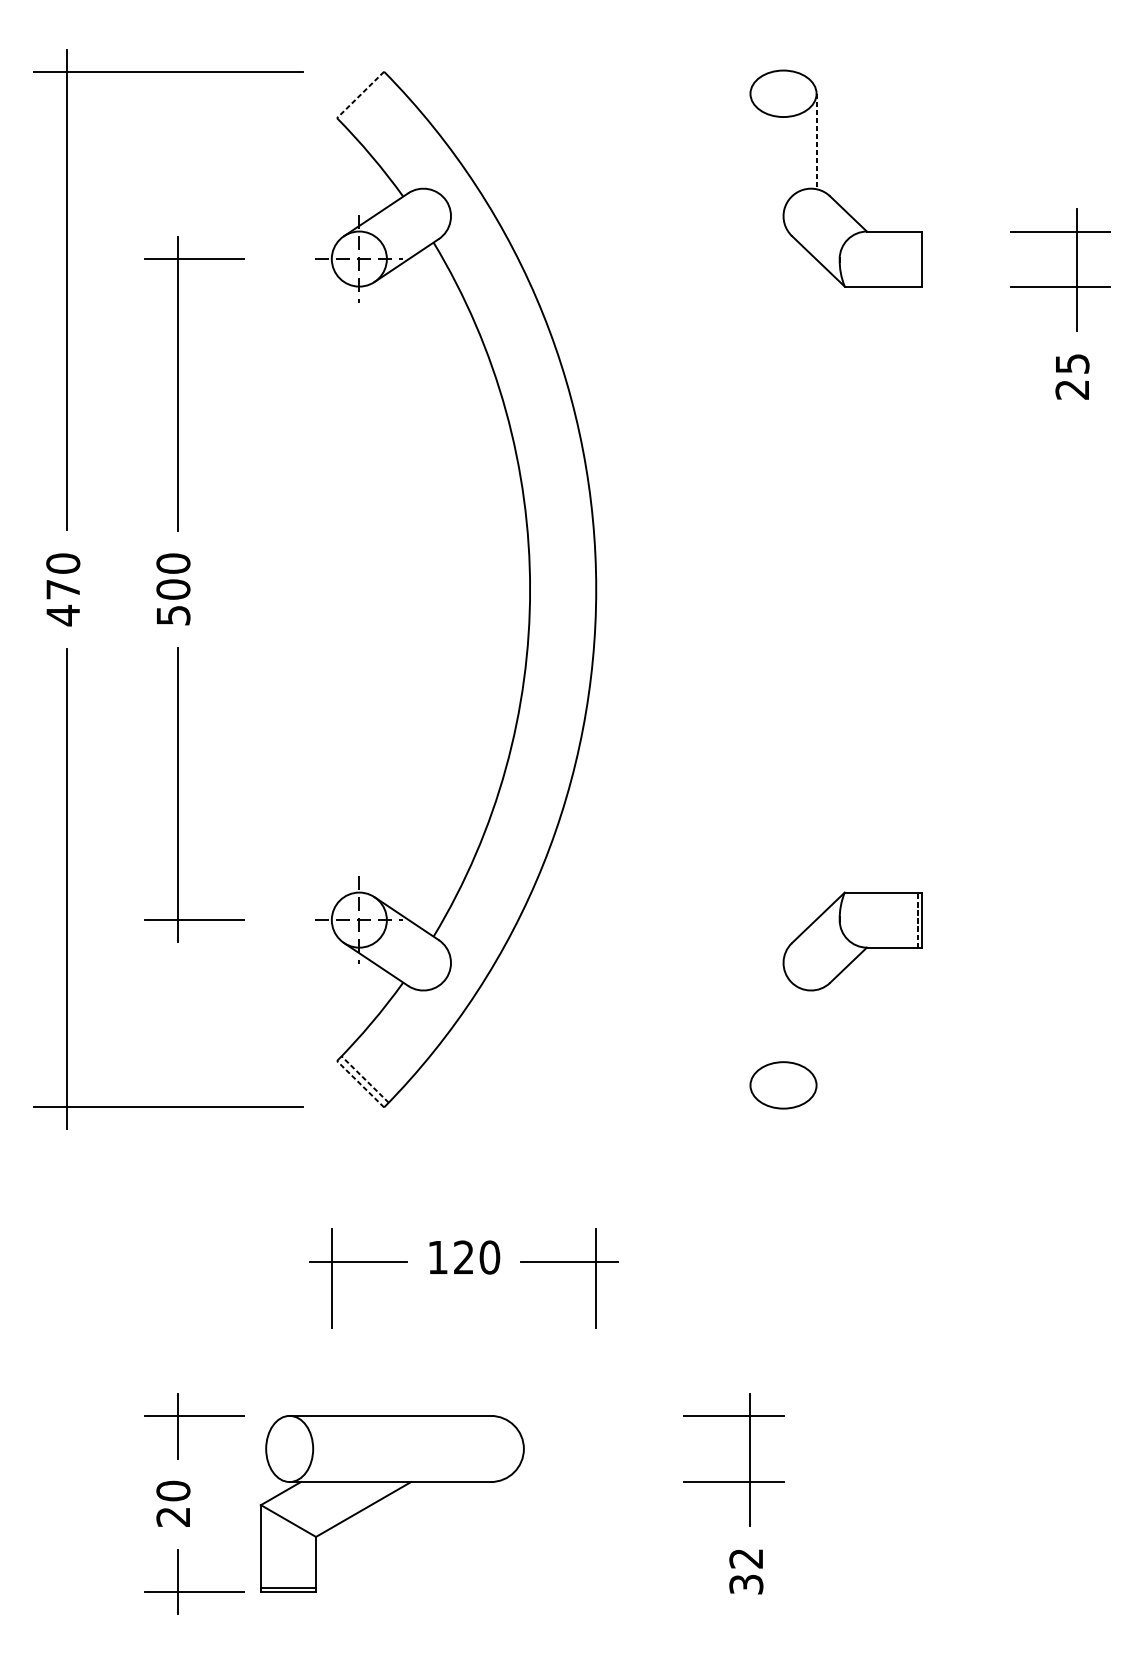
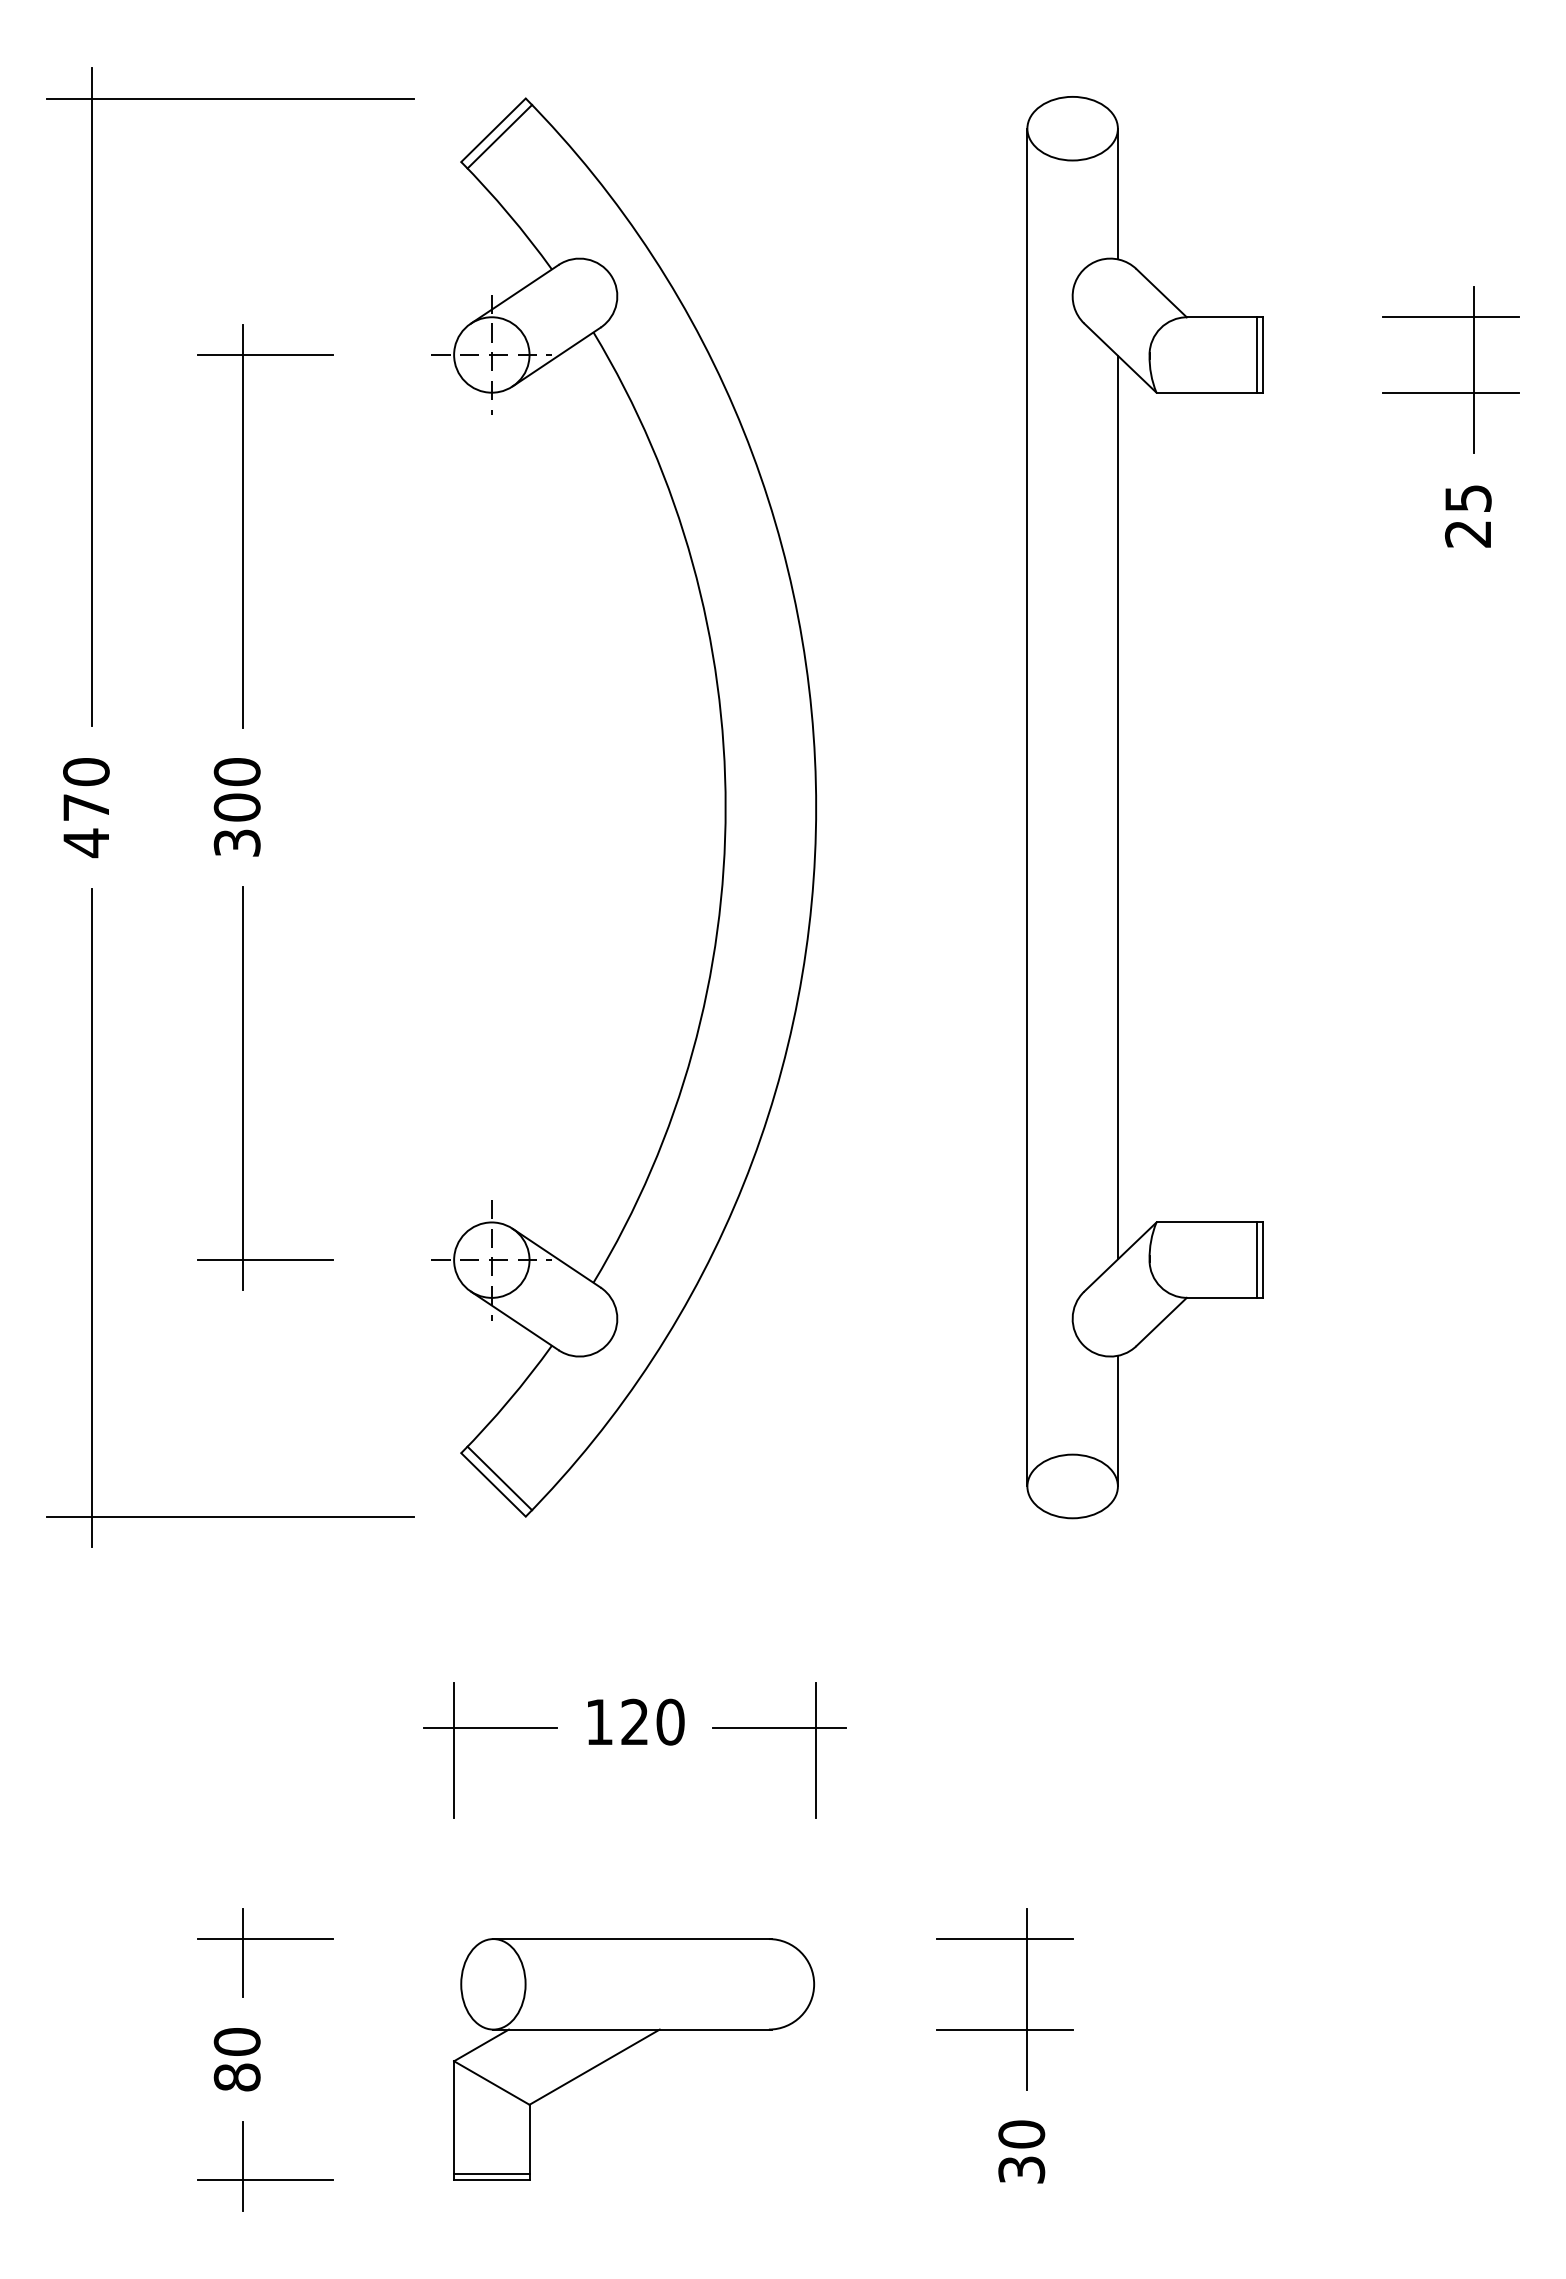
line: (360, 95) -> (493, 130), dashed -> solid
line: (364, 99) -> (499, 136), added
line: (816, 141) -> (1117, 194), dashed -> solid
line: (917, 258) -> (1256, 354), added
line: (750, 589) -> (1027, 807), added
line: (816, 589) -> (1117, 807), added
text: (172, 615) -> (236, 842), 500 -> 300
line: (917, 920) -> (1256, 1260), dashed -> solid
line: (816, 1037) -> (1117, 1420), added
line: (364, 1079) -> (499, 1478), dashed -> solid
line: (360, 1083) -> (493, 1484), dashed -> solid
part: (389, 1495) -> (629, 2048), moved
text: (172, 1517) -> (236, 2077), 20 -> 80
text: (746, 1558) -> (1021, 2134), 32 -> 30

